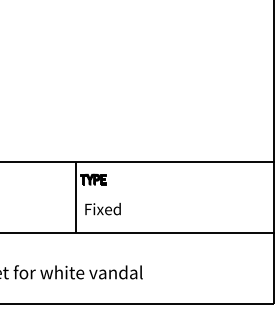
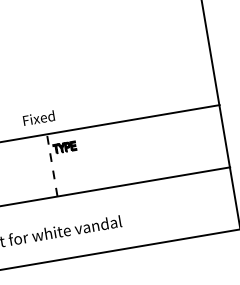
line: (76, 197) -> (52, 165), solid -> dashed
text: (102, 209) -> (38, 118), moved

